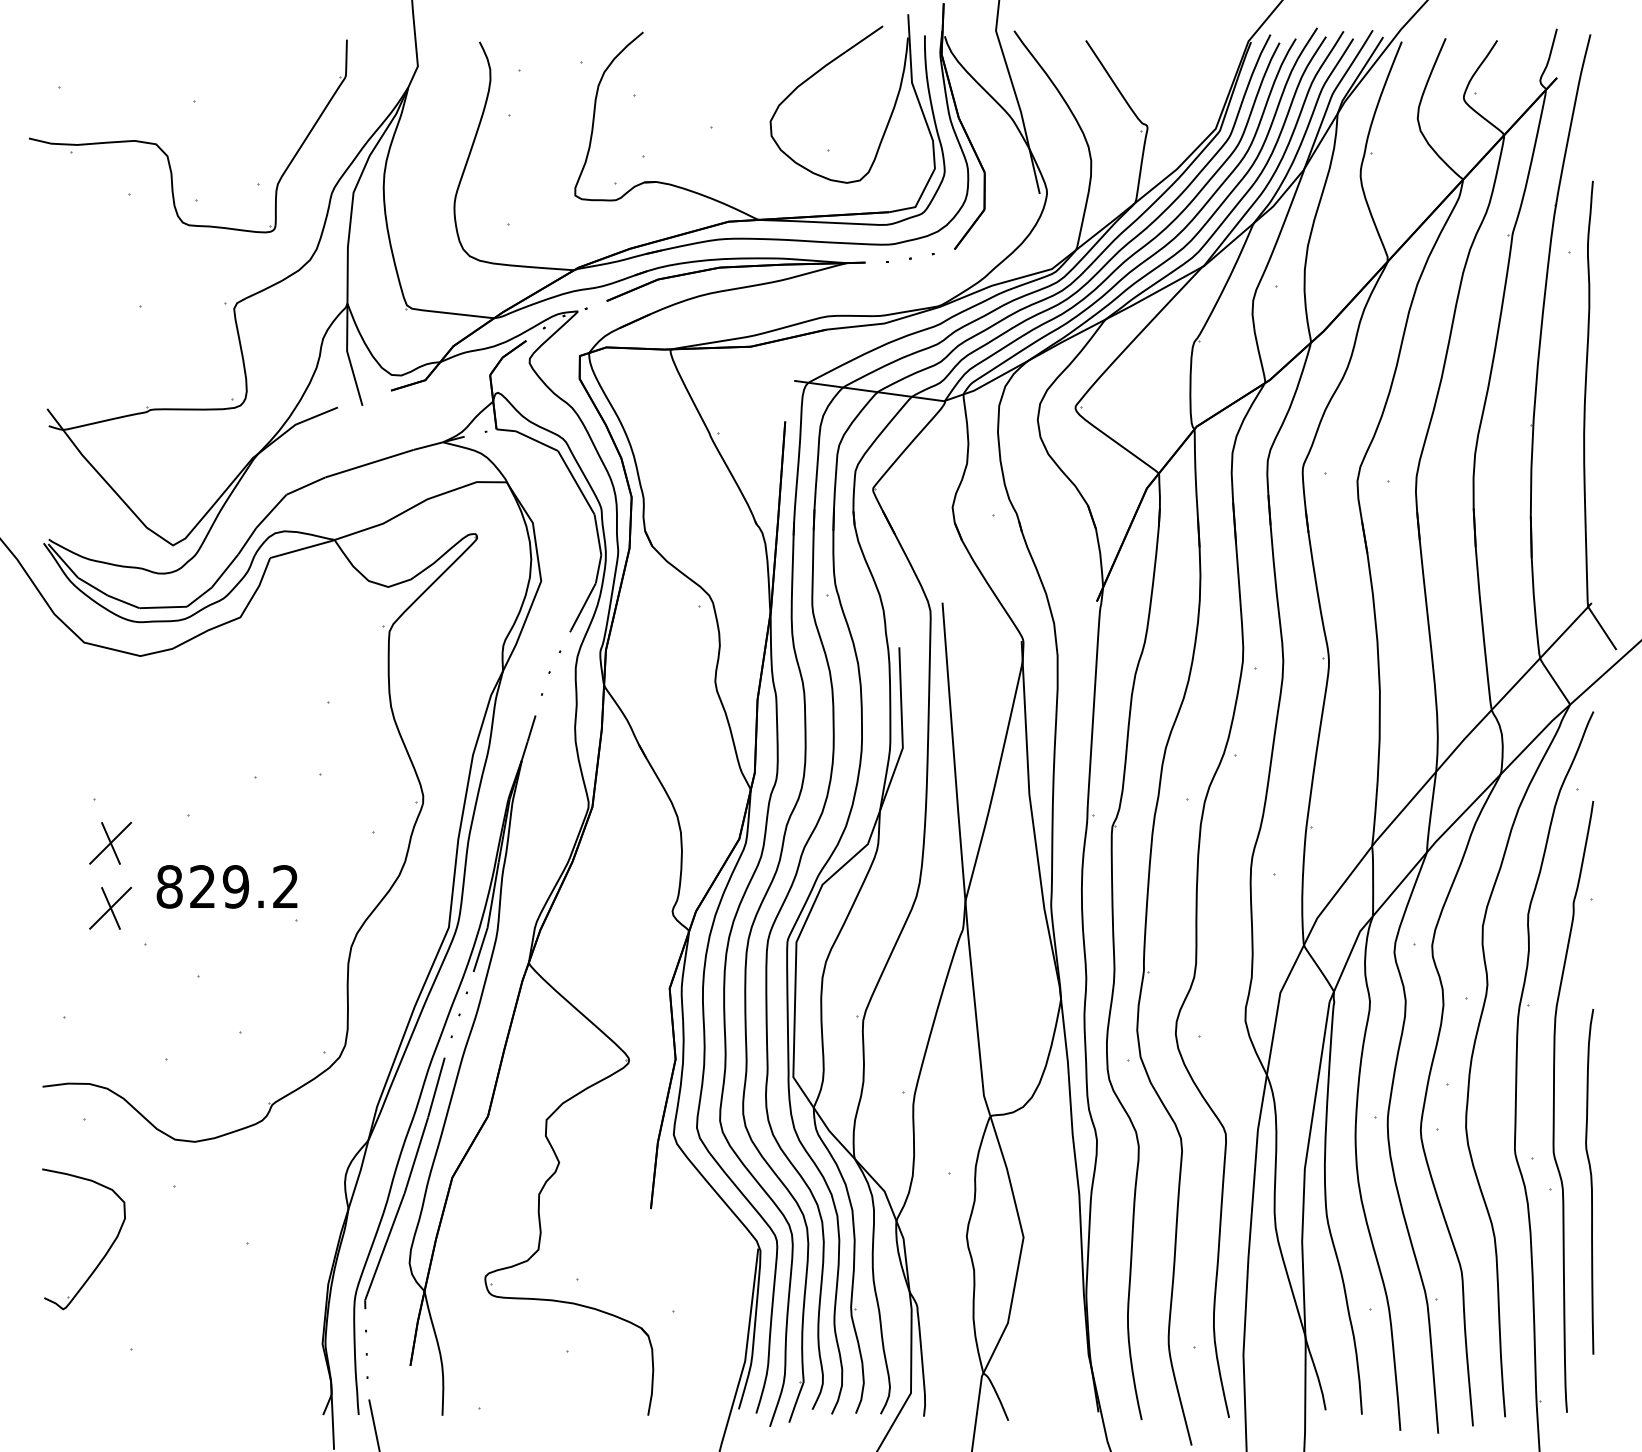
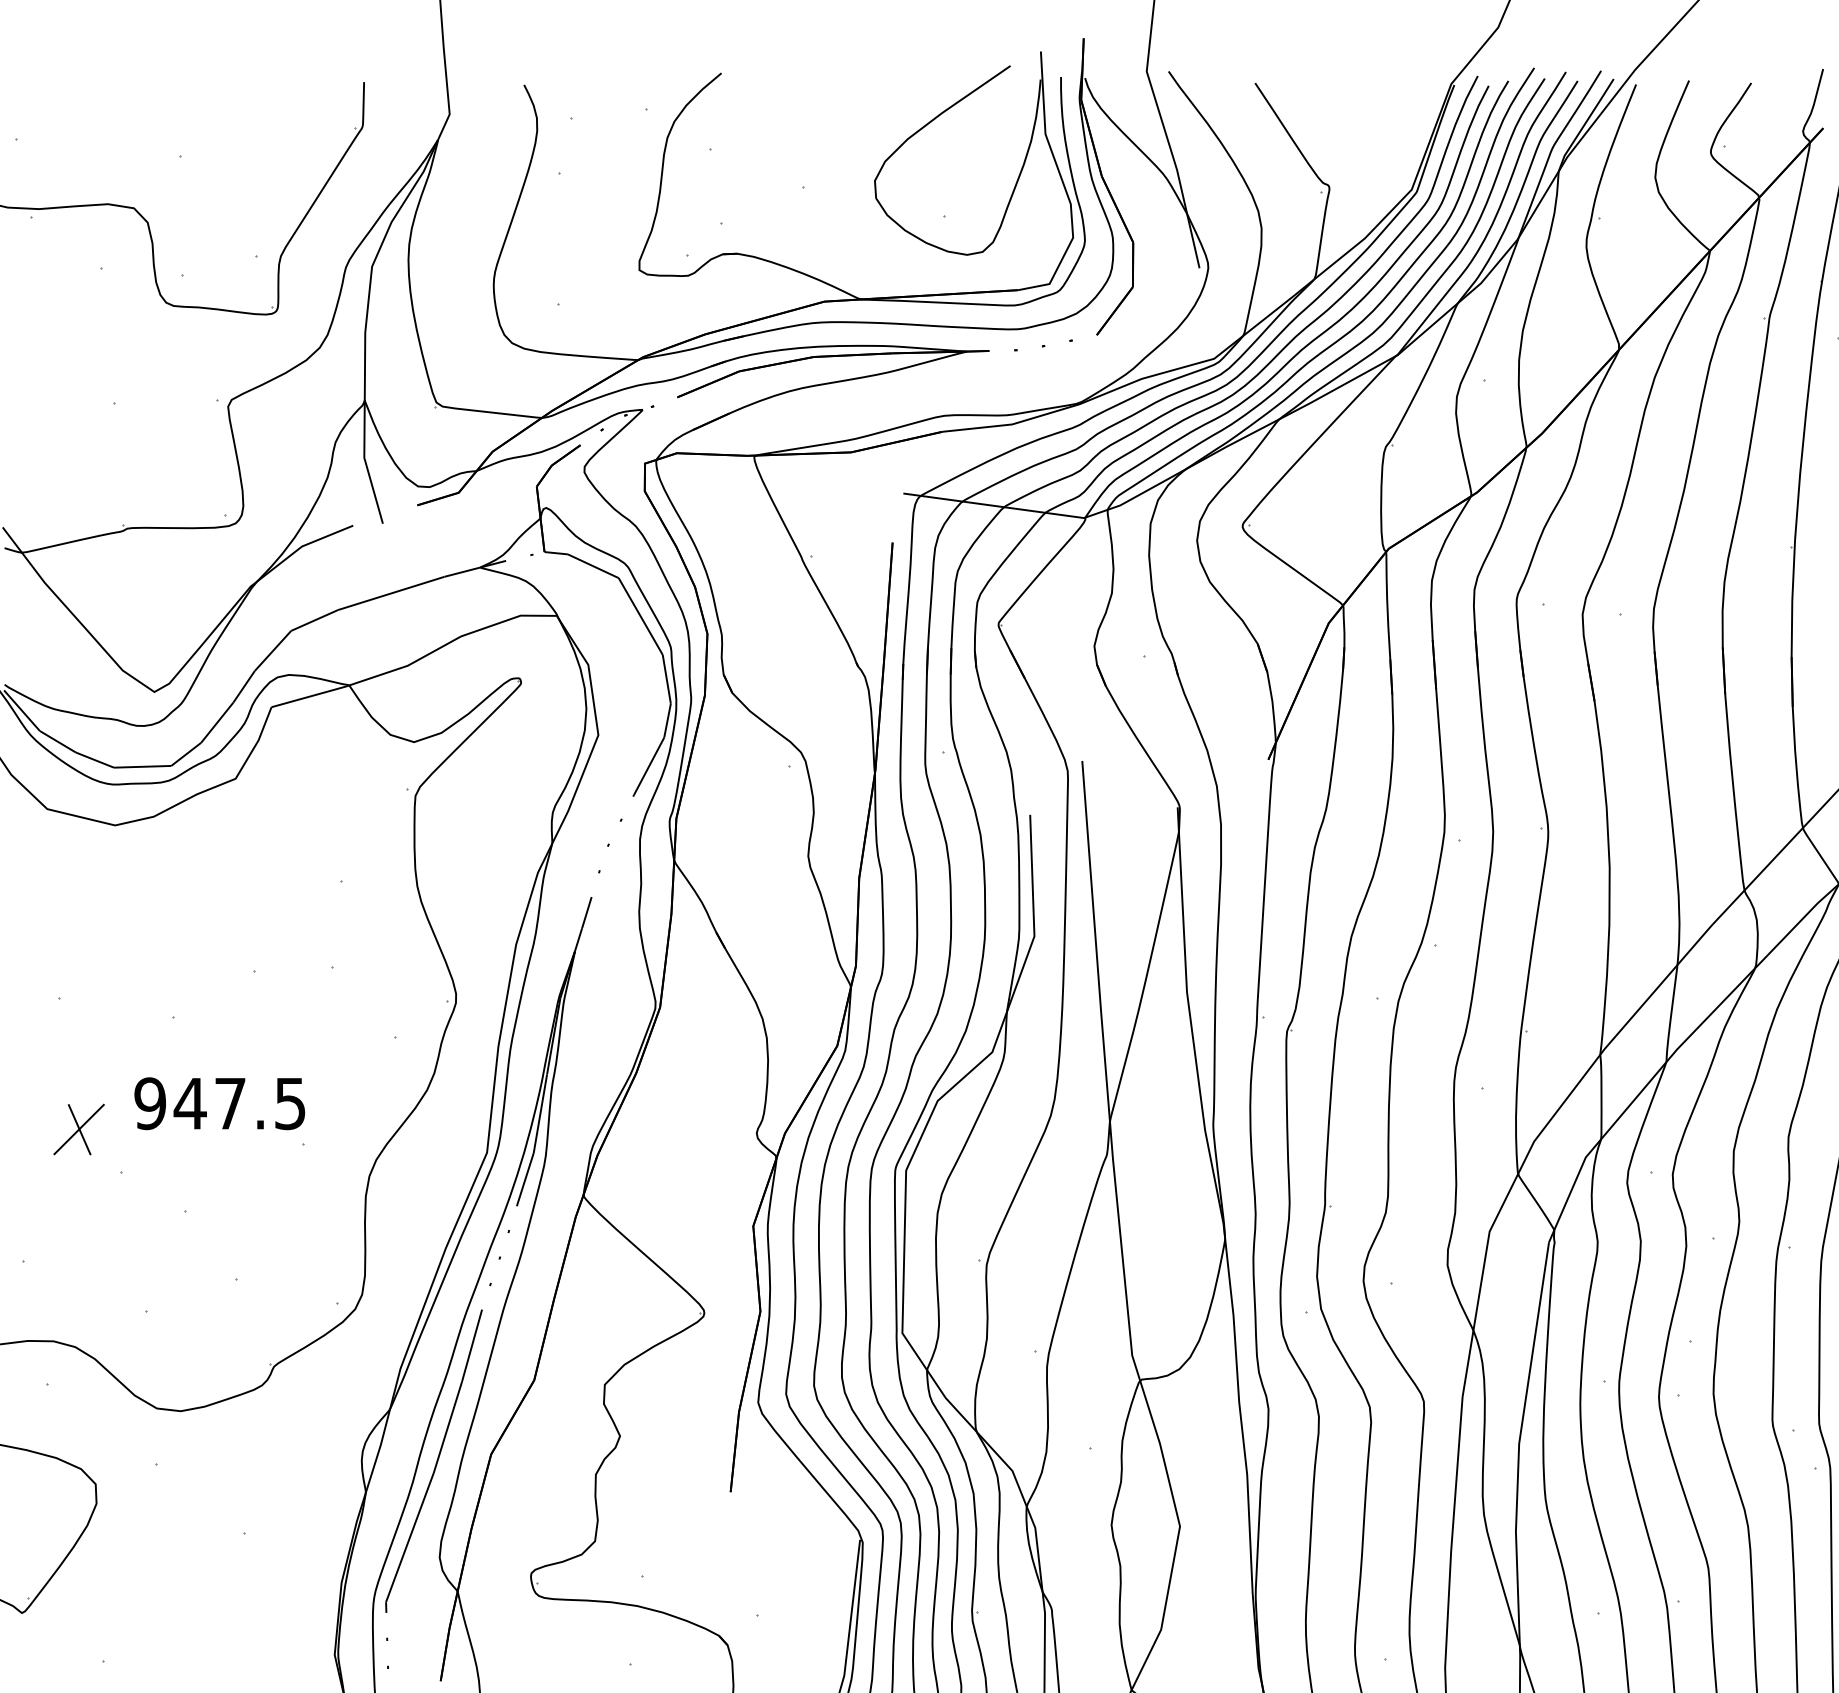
part: (110, 842) -> (79, 1050), removed
text: (226, 886) -> (218, 1103), 829.2 -> 947.5

